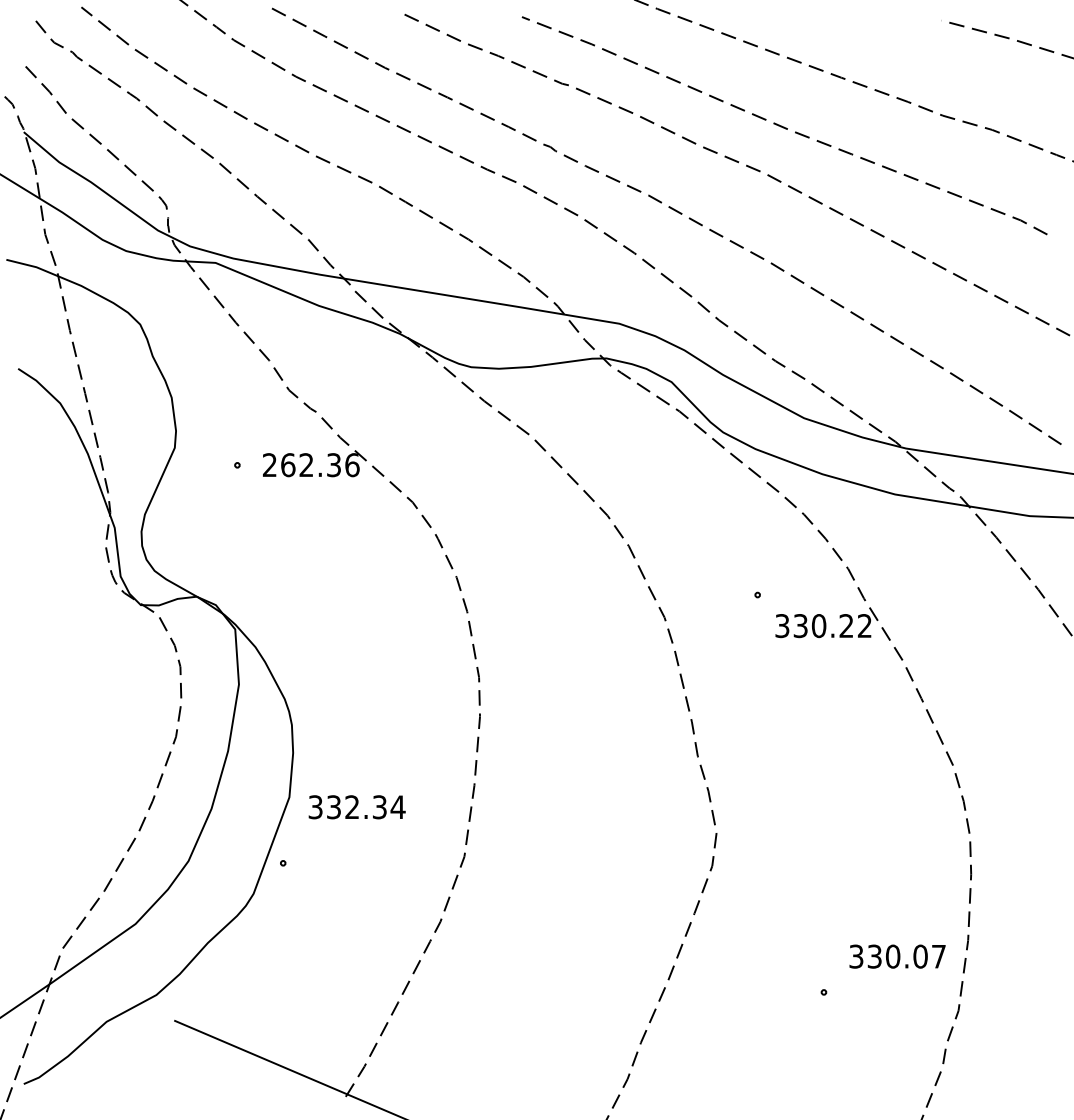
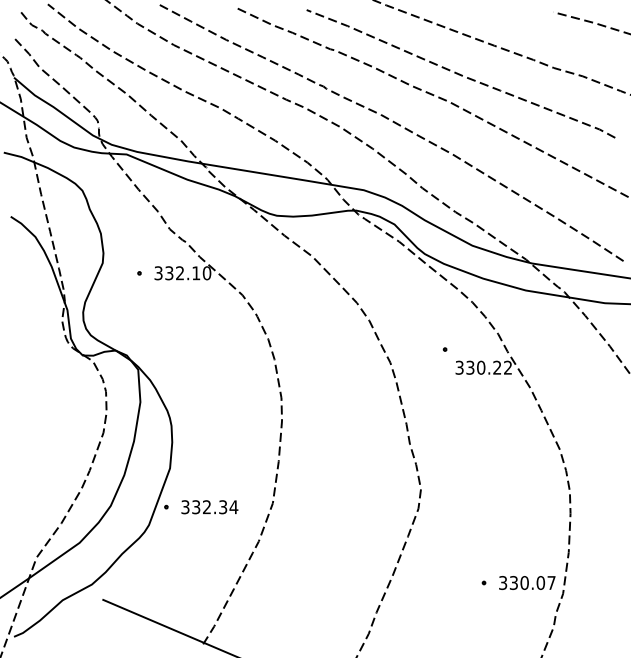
text: (310, 465) -> (182, 273), 262.36 -> 332.10
text: (356, 807) -> (209, 507), moved
text: (897, 955) -> (527, 582), moved

